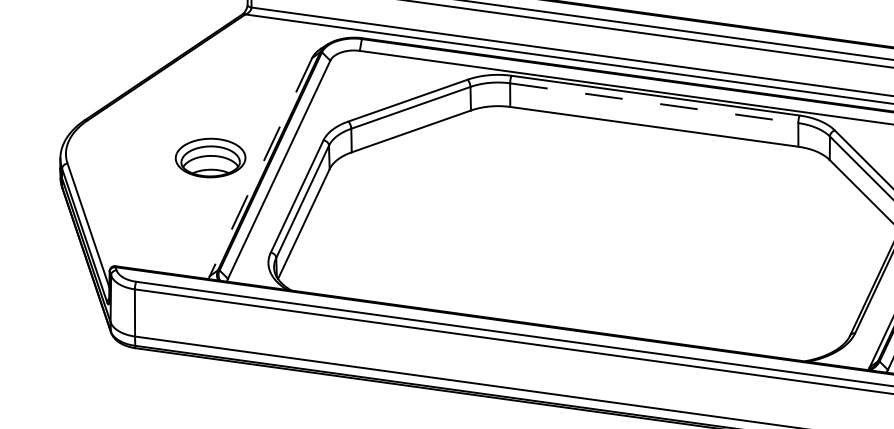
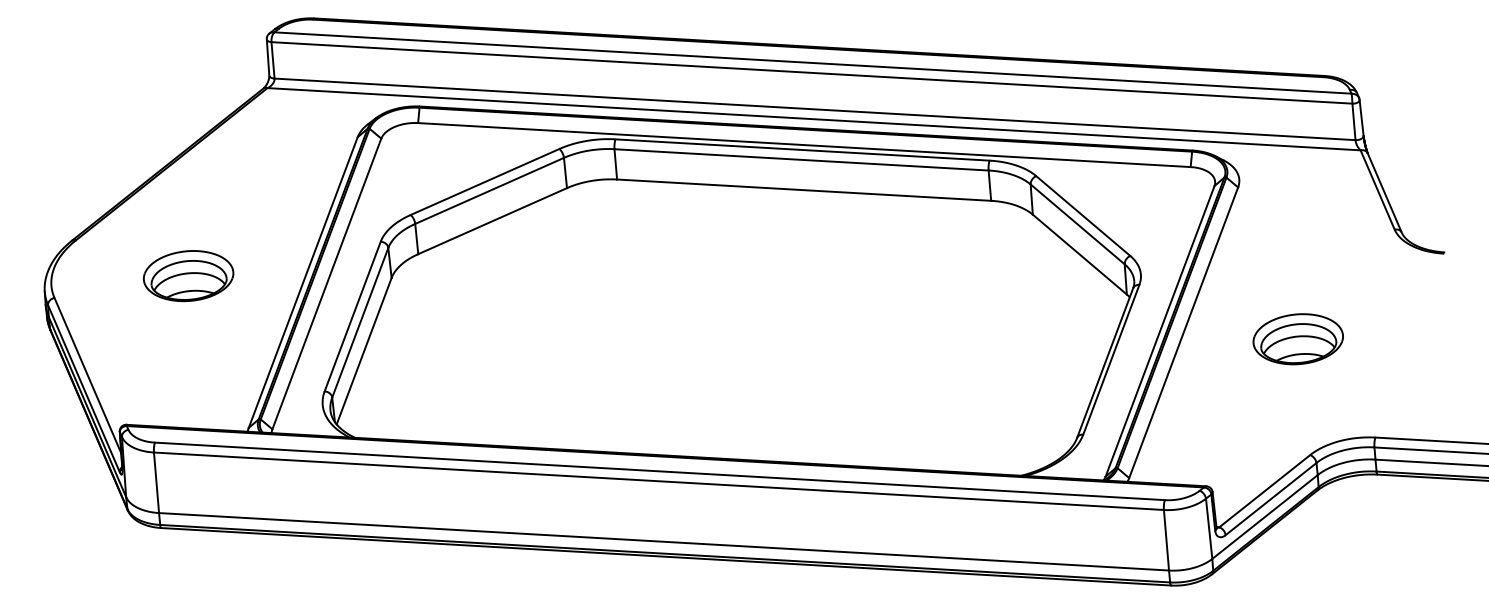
line: (654, 103) -> (802, 159), dashed -> solid
part: (210, 158) -> (188, 276), moved
line: (261, 167) -> (303, 283), dashed -> solid

